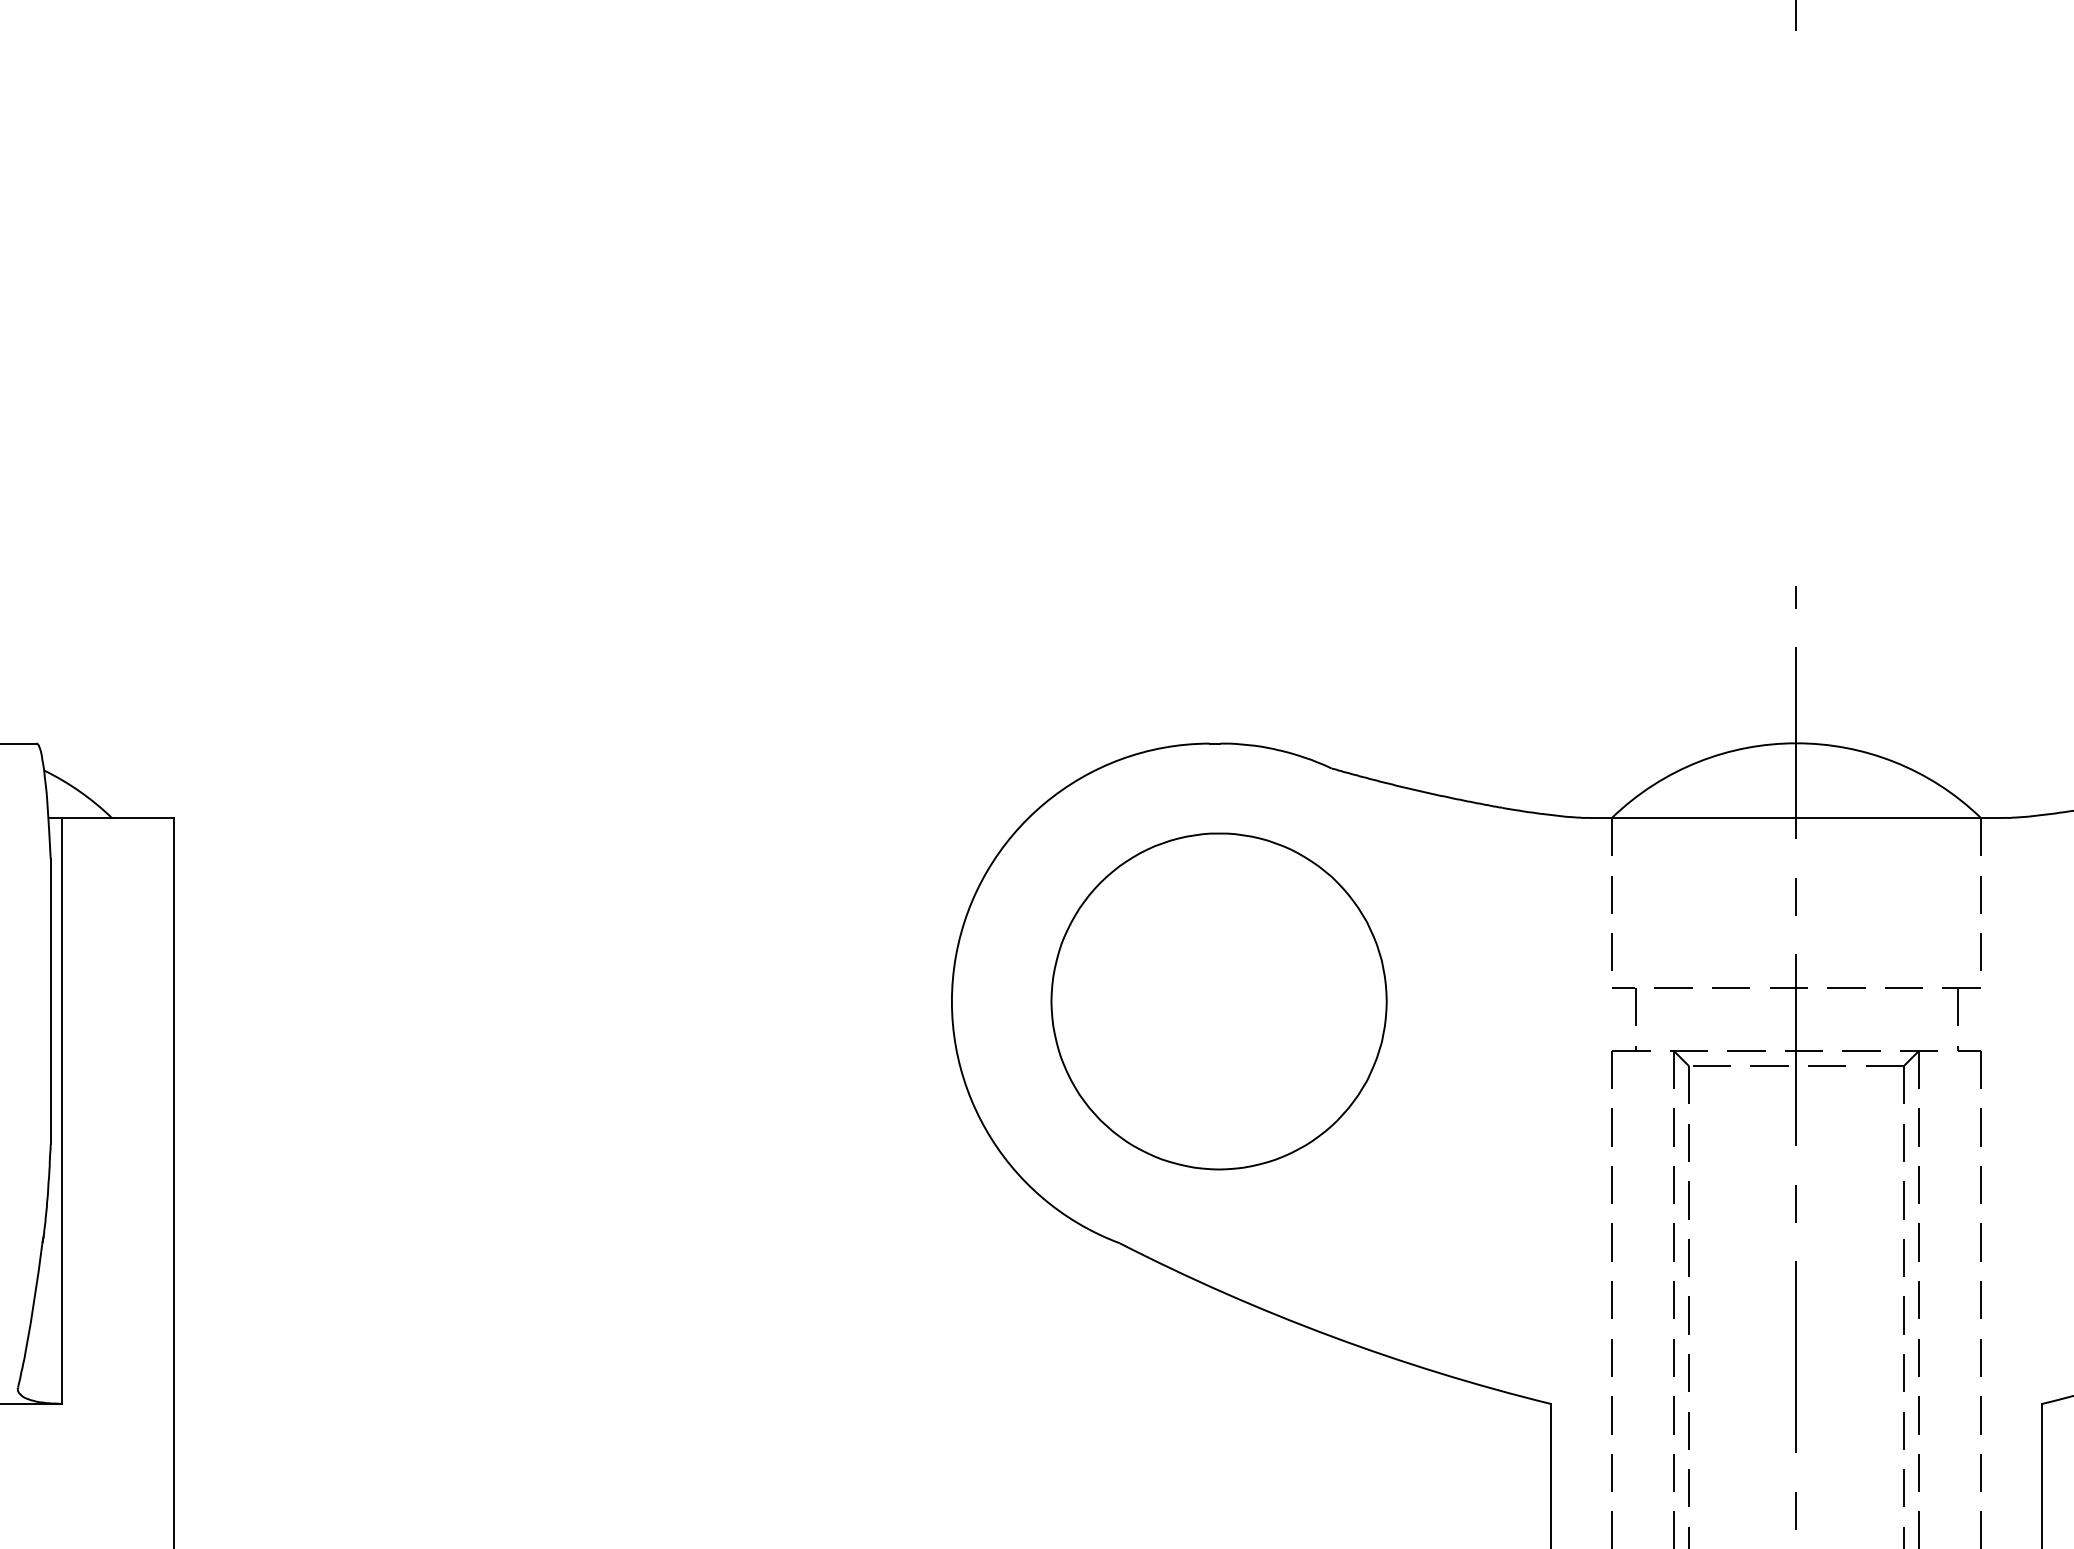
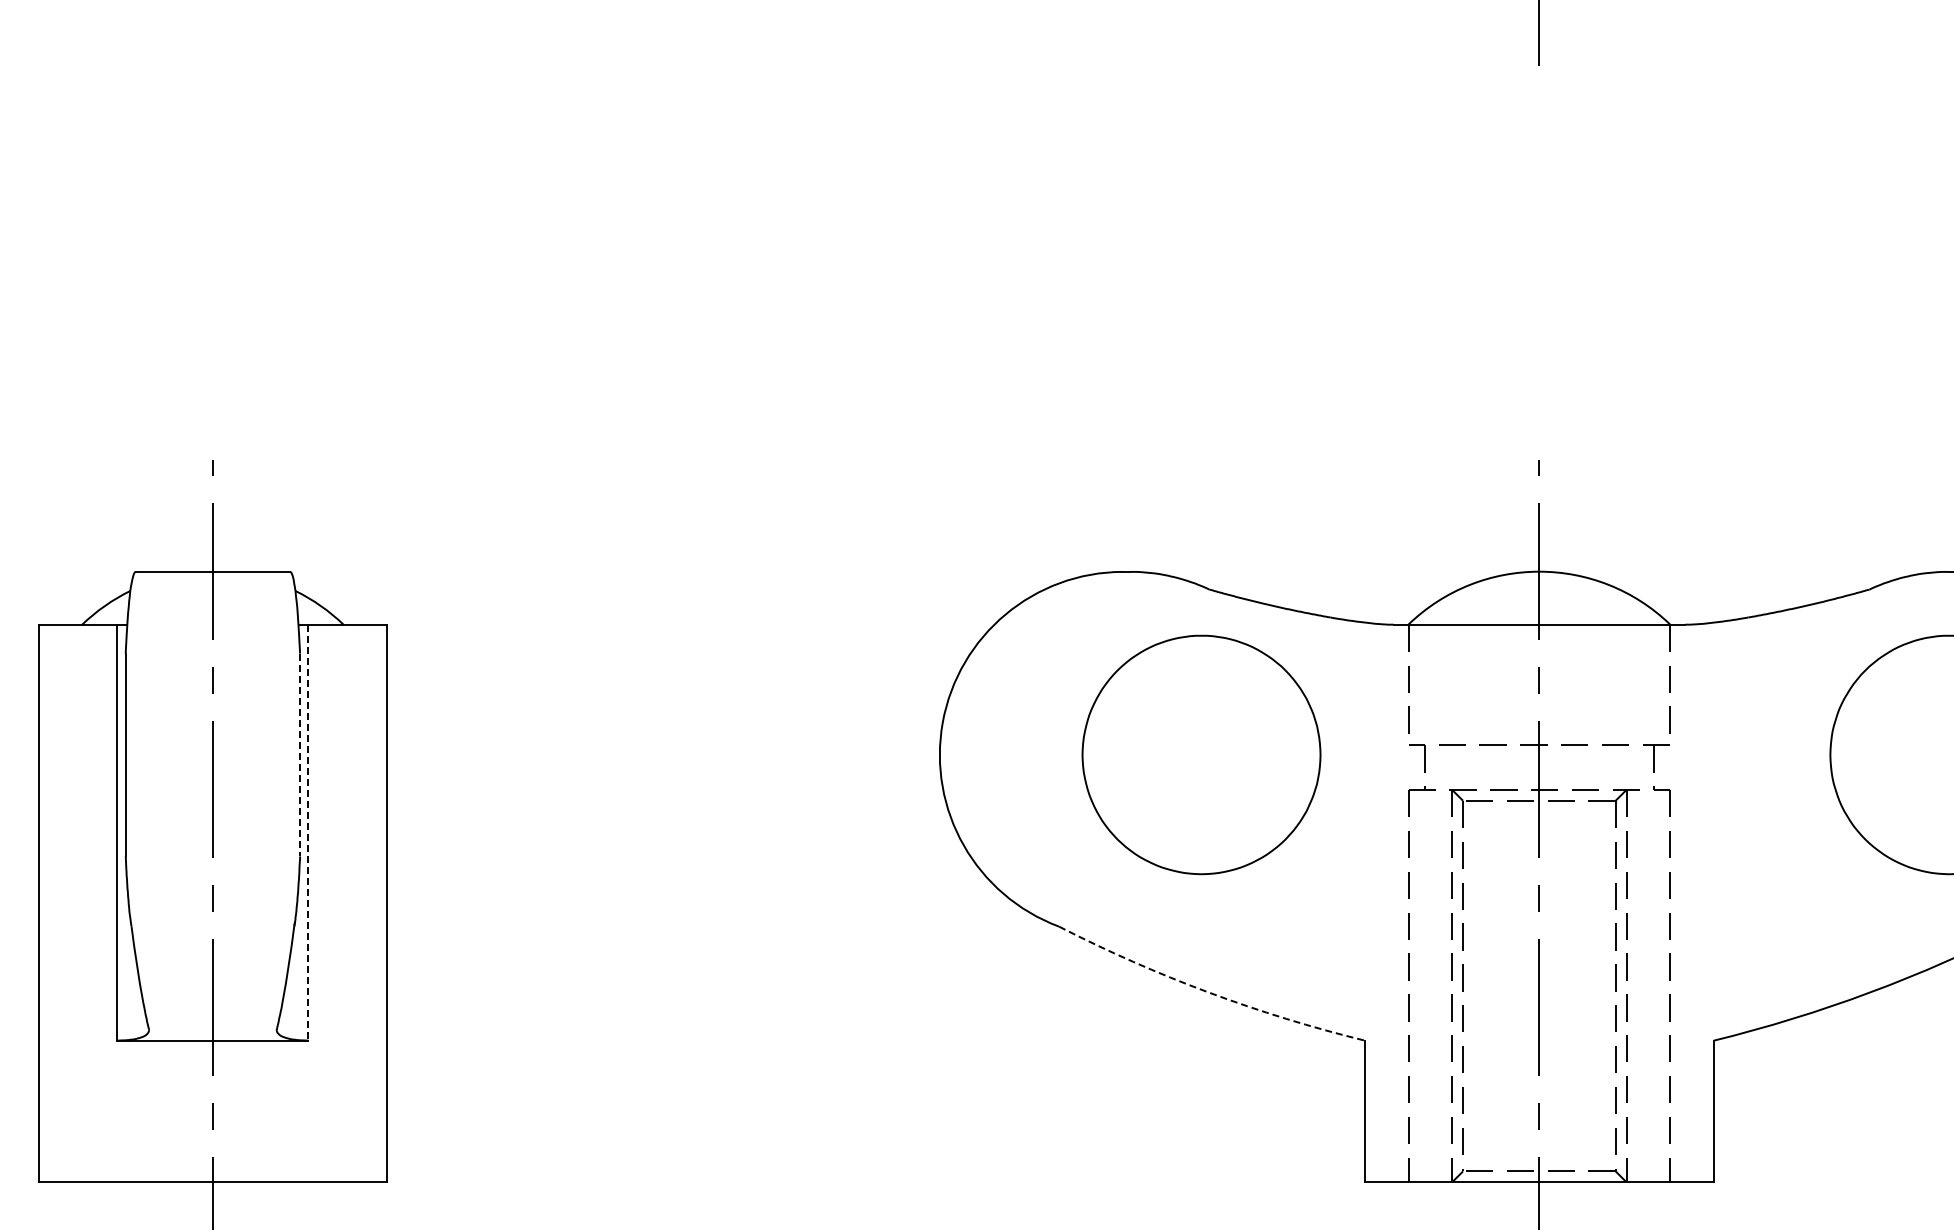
part: (1219, 1000) -> (1201, 754), moved
line: (51, 1002) -> (300, 755), solid -> dashed
line: (62, 1110) -> (308, 832), solid -> dashed
arc: (1330, 1336) -> (1208, 992), solid -> dashed

